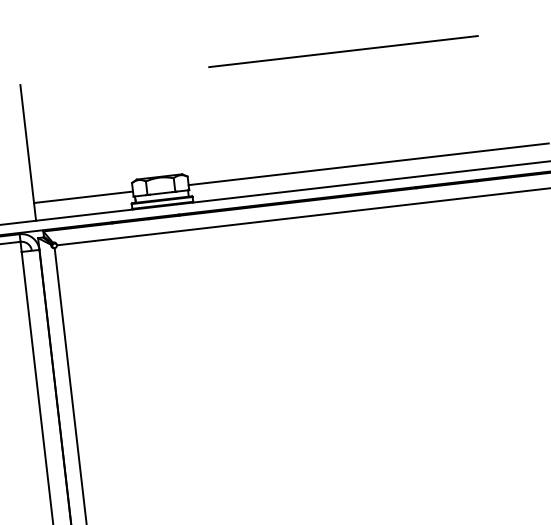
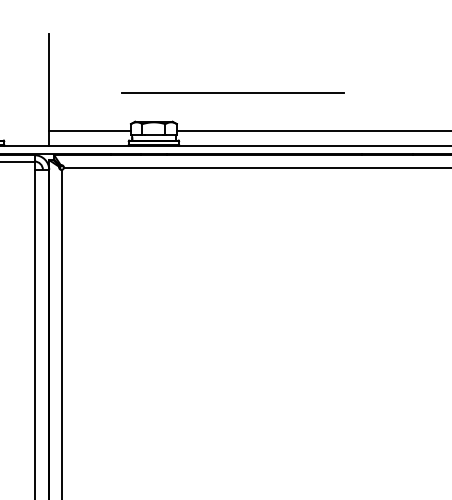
line: (343, 51) -> (232, 92), moved

